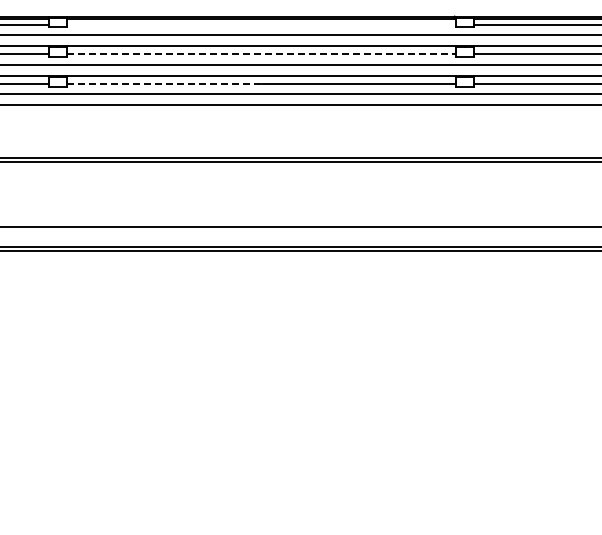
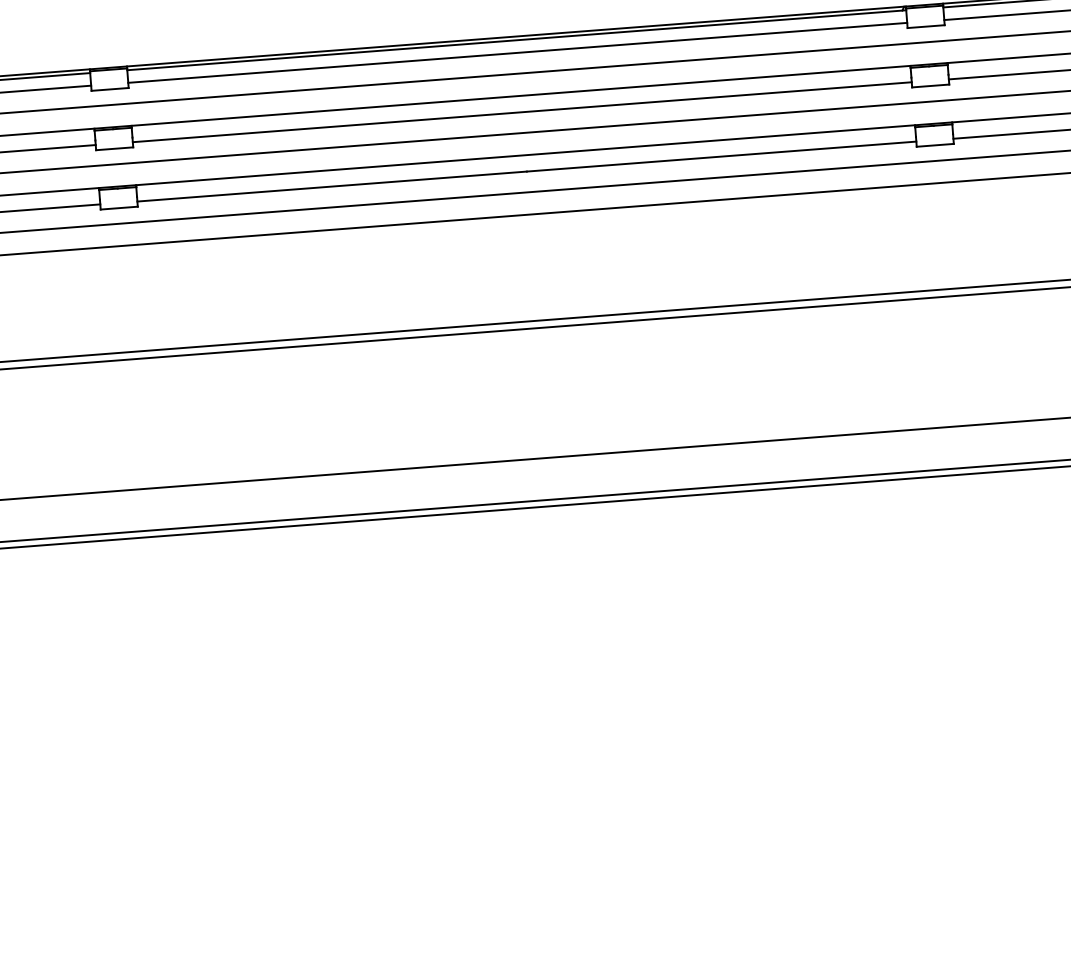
line: (261, 24) -> (517, 52), added
line: (262, 54) -> (524, 112), dashed -> solid
line: (165, 83) -> (334, 185), dashed -> solid

